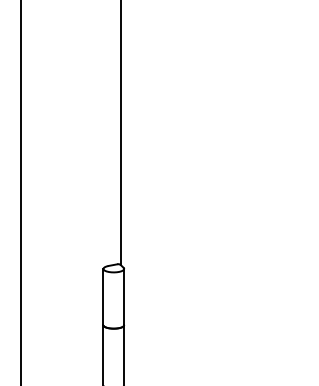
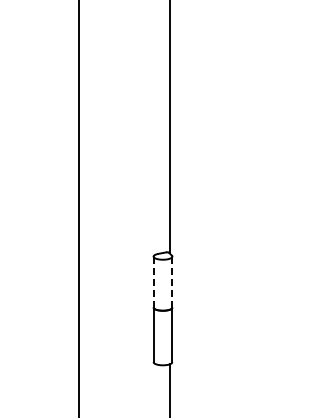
line: (103, 297) -> (153, 282), solid -> dashed
line: (124, 297) -> (172, 282), solid -> dashed

